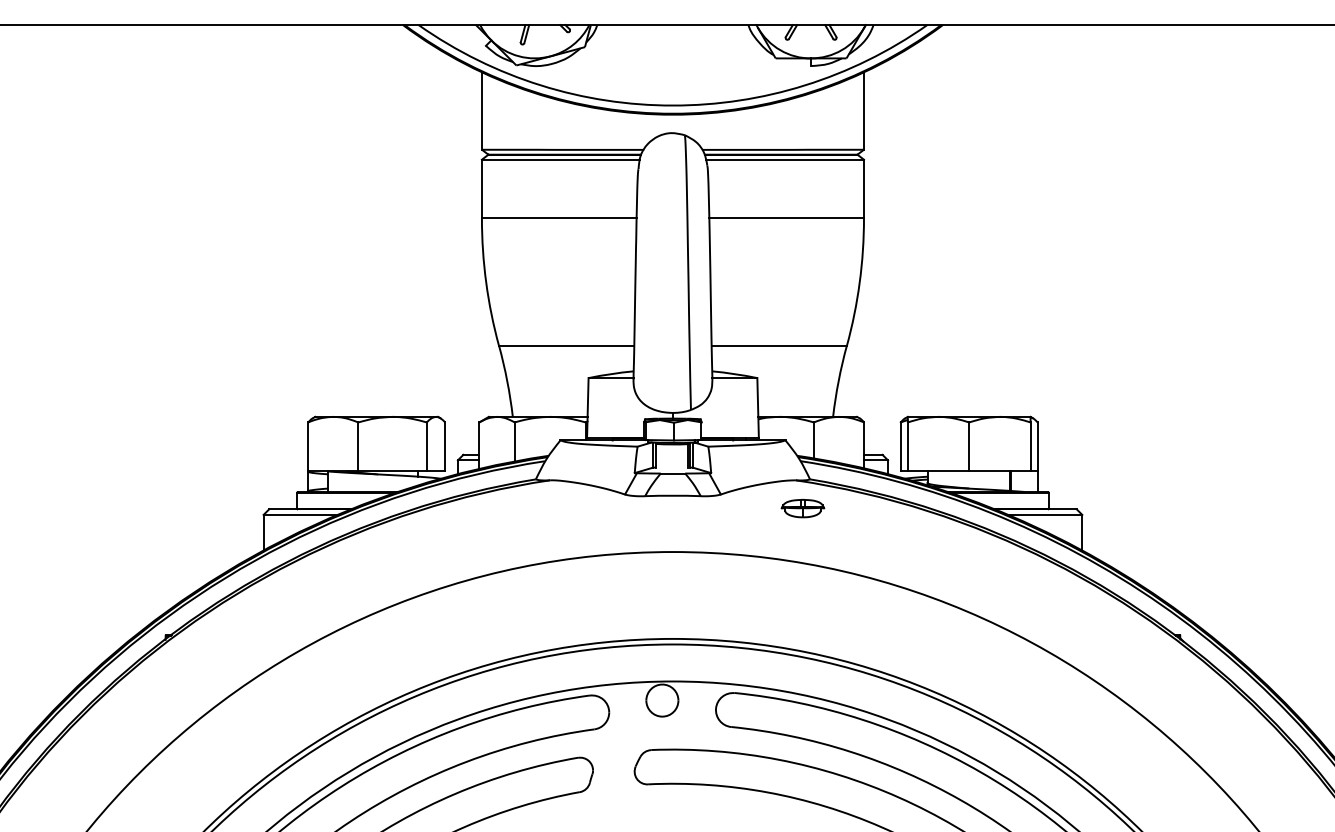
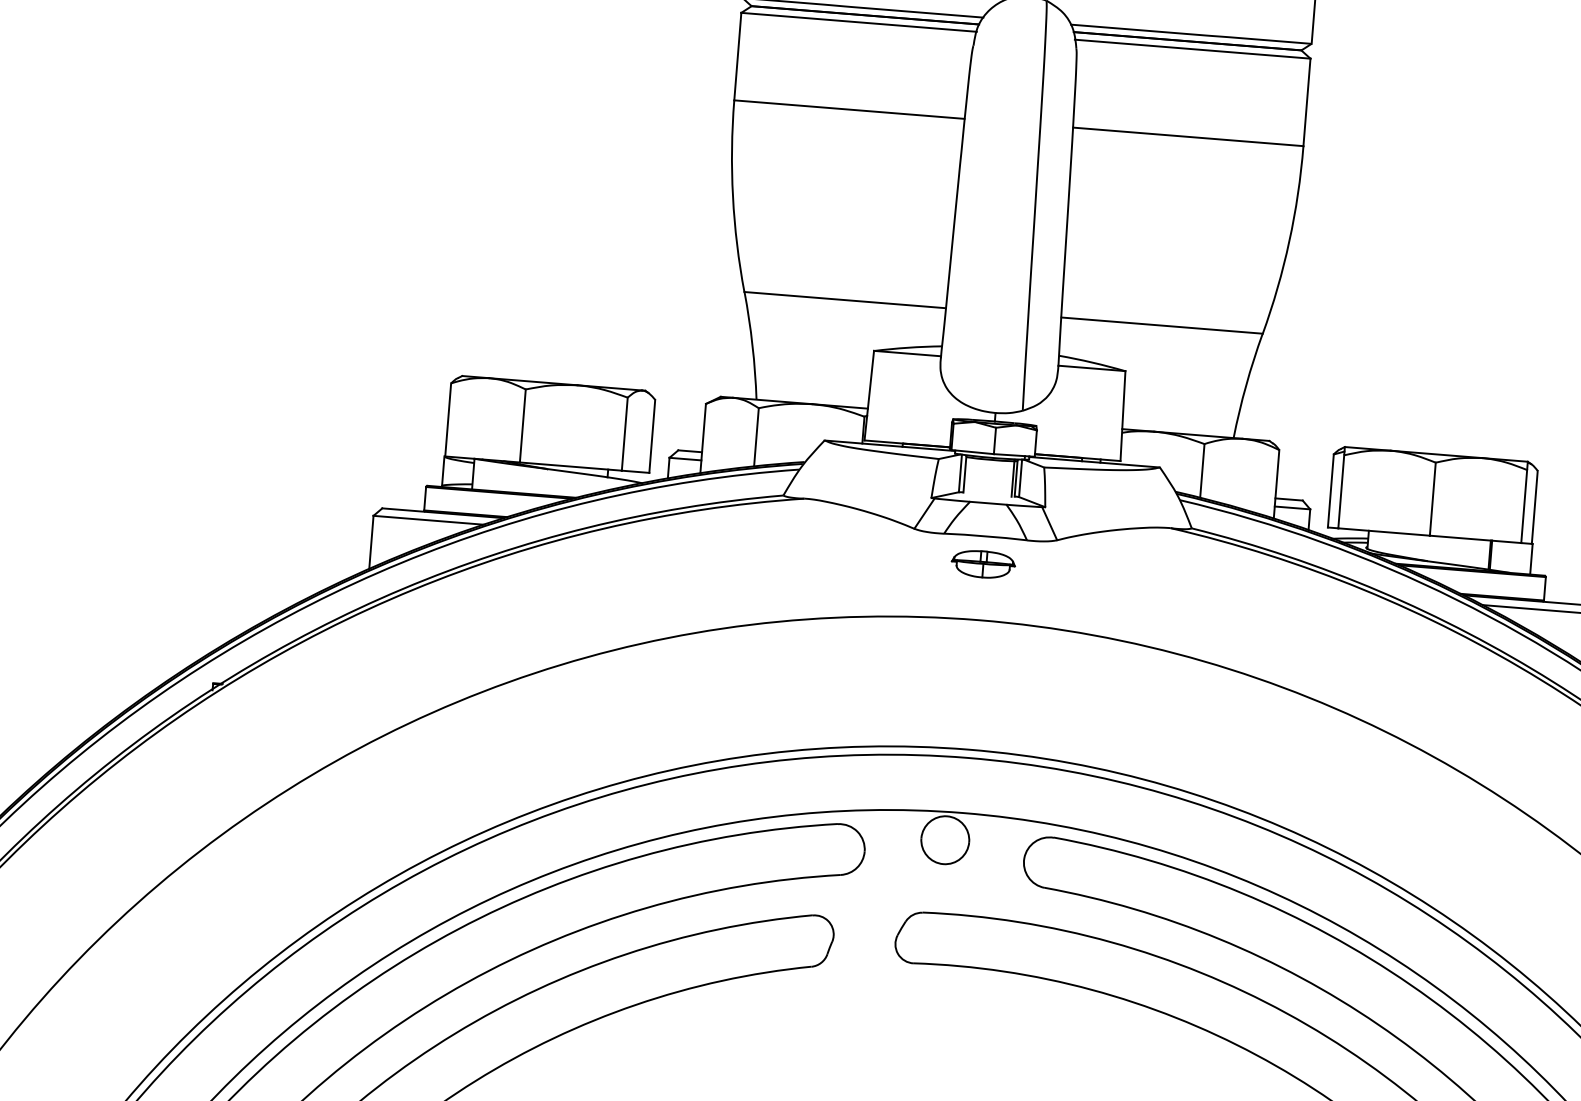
part: (802, 508) -> (982, 564), moved

